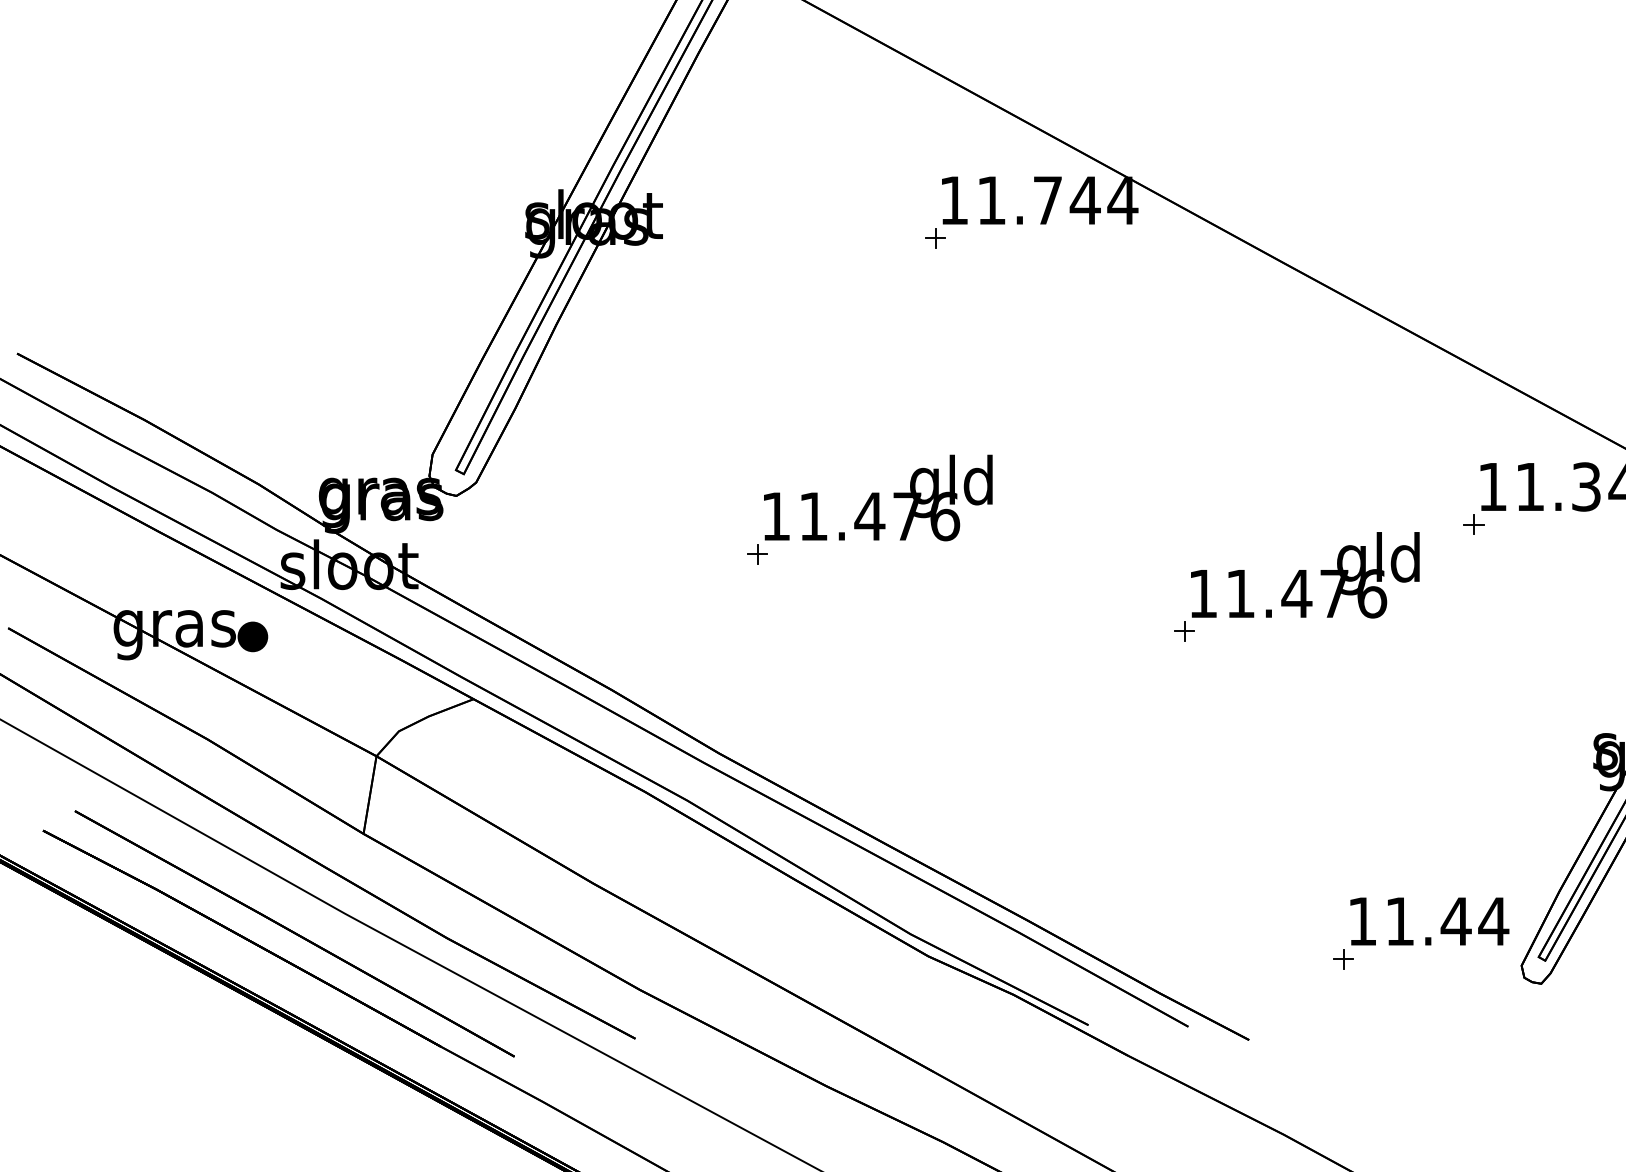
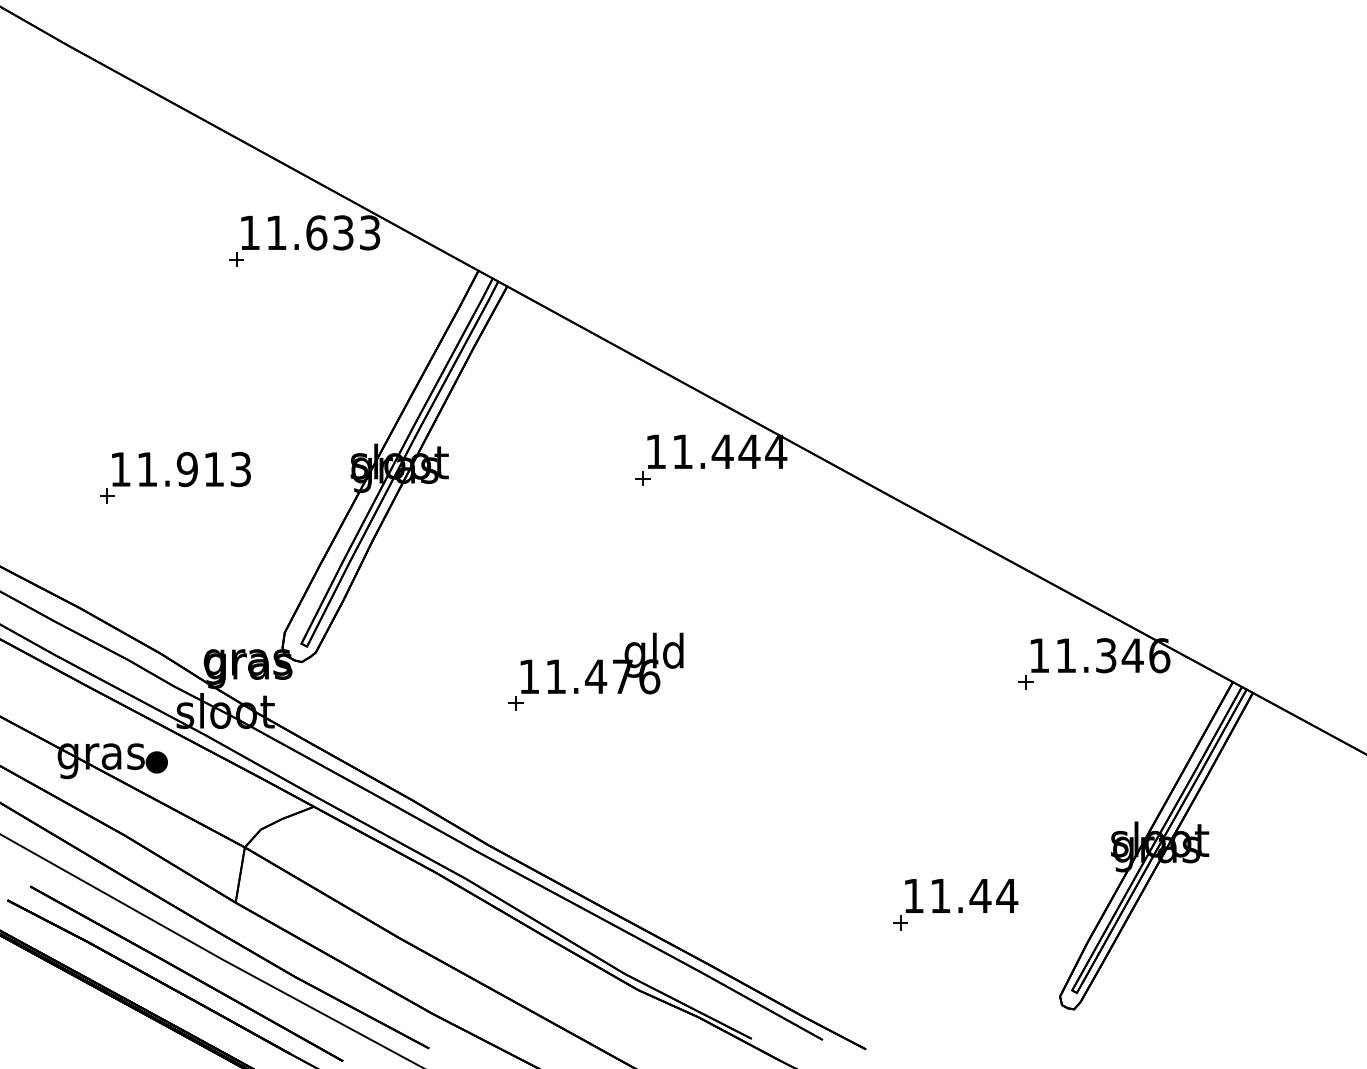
text: (1047, 200) -> (722, 451), 11.744 -> 11.444
part: (279, 236) -> (175, 477), added
part: (1296, 586) -> (899, 726), removed
part: (1421, 933) -> (955, 904), moved

